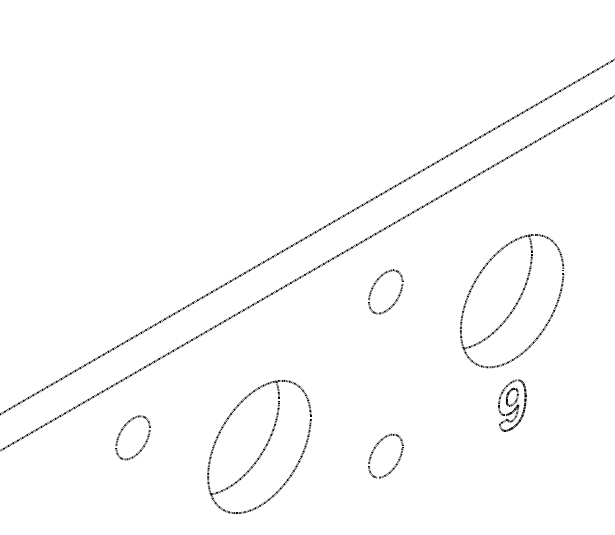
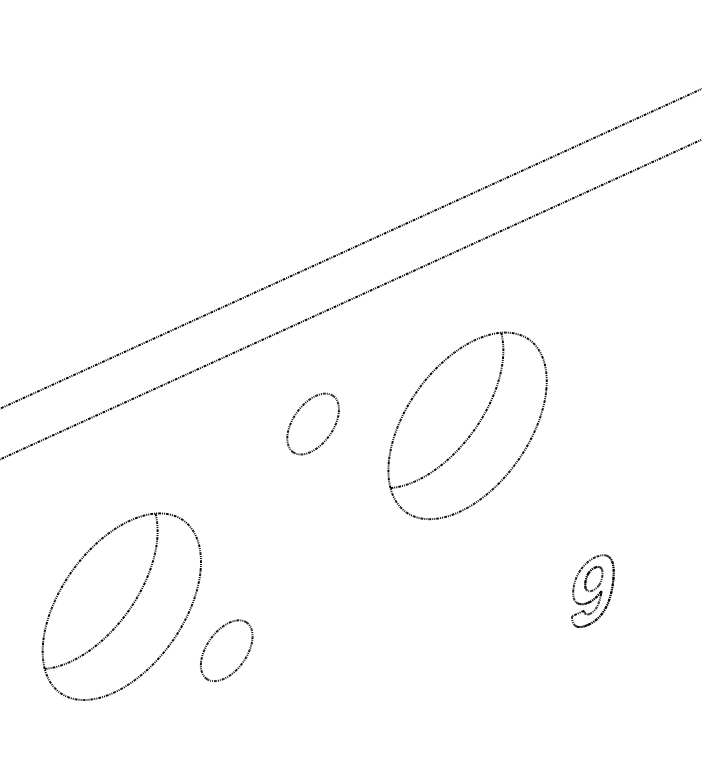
part: (375, 284) -> (299, 411), moved
part: (512, 301) -> (468, 426), moved
part: (512, 405) -> (593, 591), moved
part: (374, 450) -> (211, 640), moved

